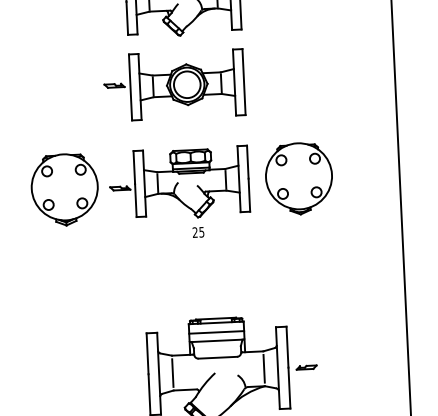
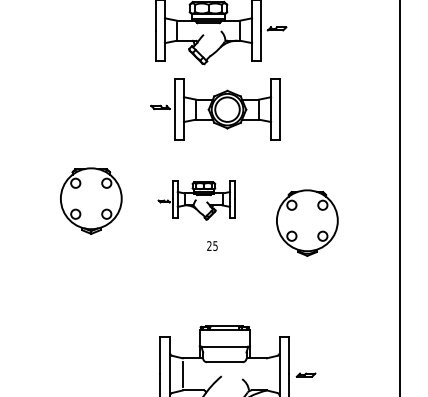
part: (174, 85) -> (215, 109), moved
part: (299, 178) -> (307, 222), moved
part: (178, 183) -> (196, 200), size x0.6
line: (216, 332) -> (224, 338), removed
line: (263, 368) -> (266, 374), removed

